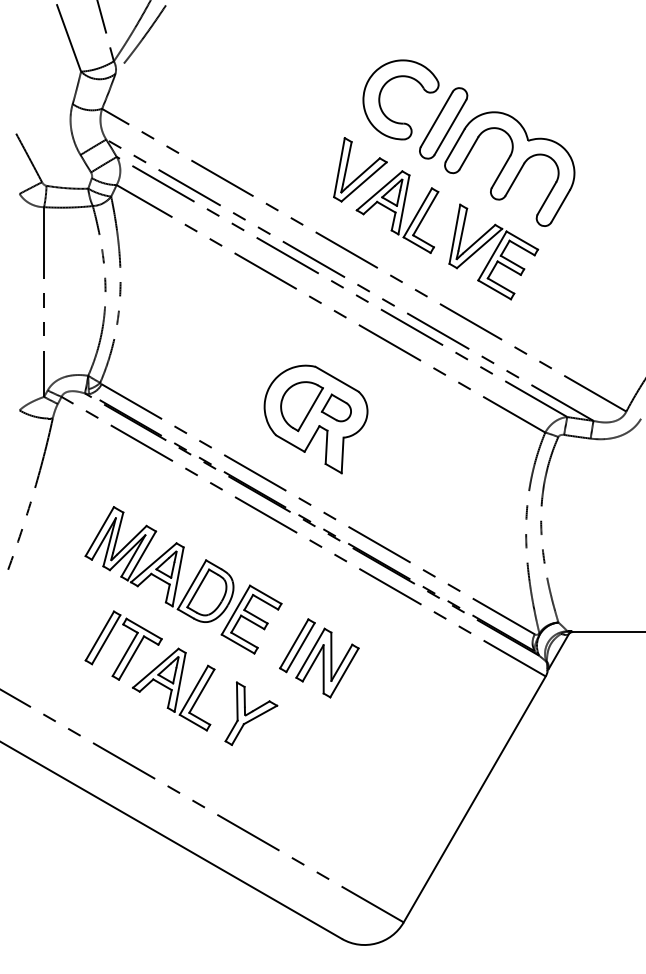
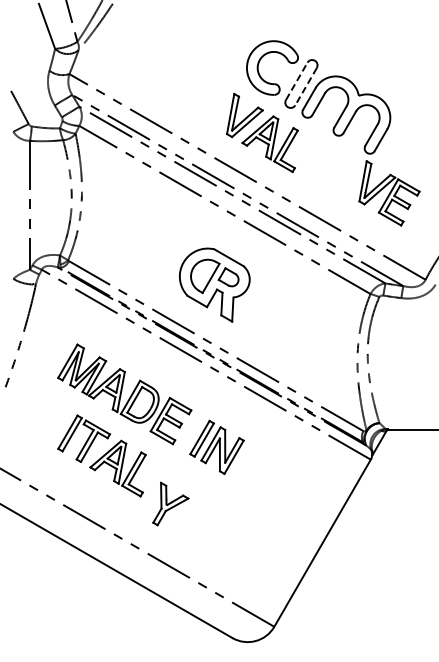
line: (437, 118) -> (297, 80), solid -> dashed
line: (449, 128) -> (305, 87), solid -> dashed
part: (493, 252) -> (389, 193), moved
part: (250, 712) -> (170, 503), moved

